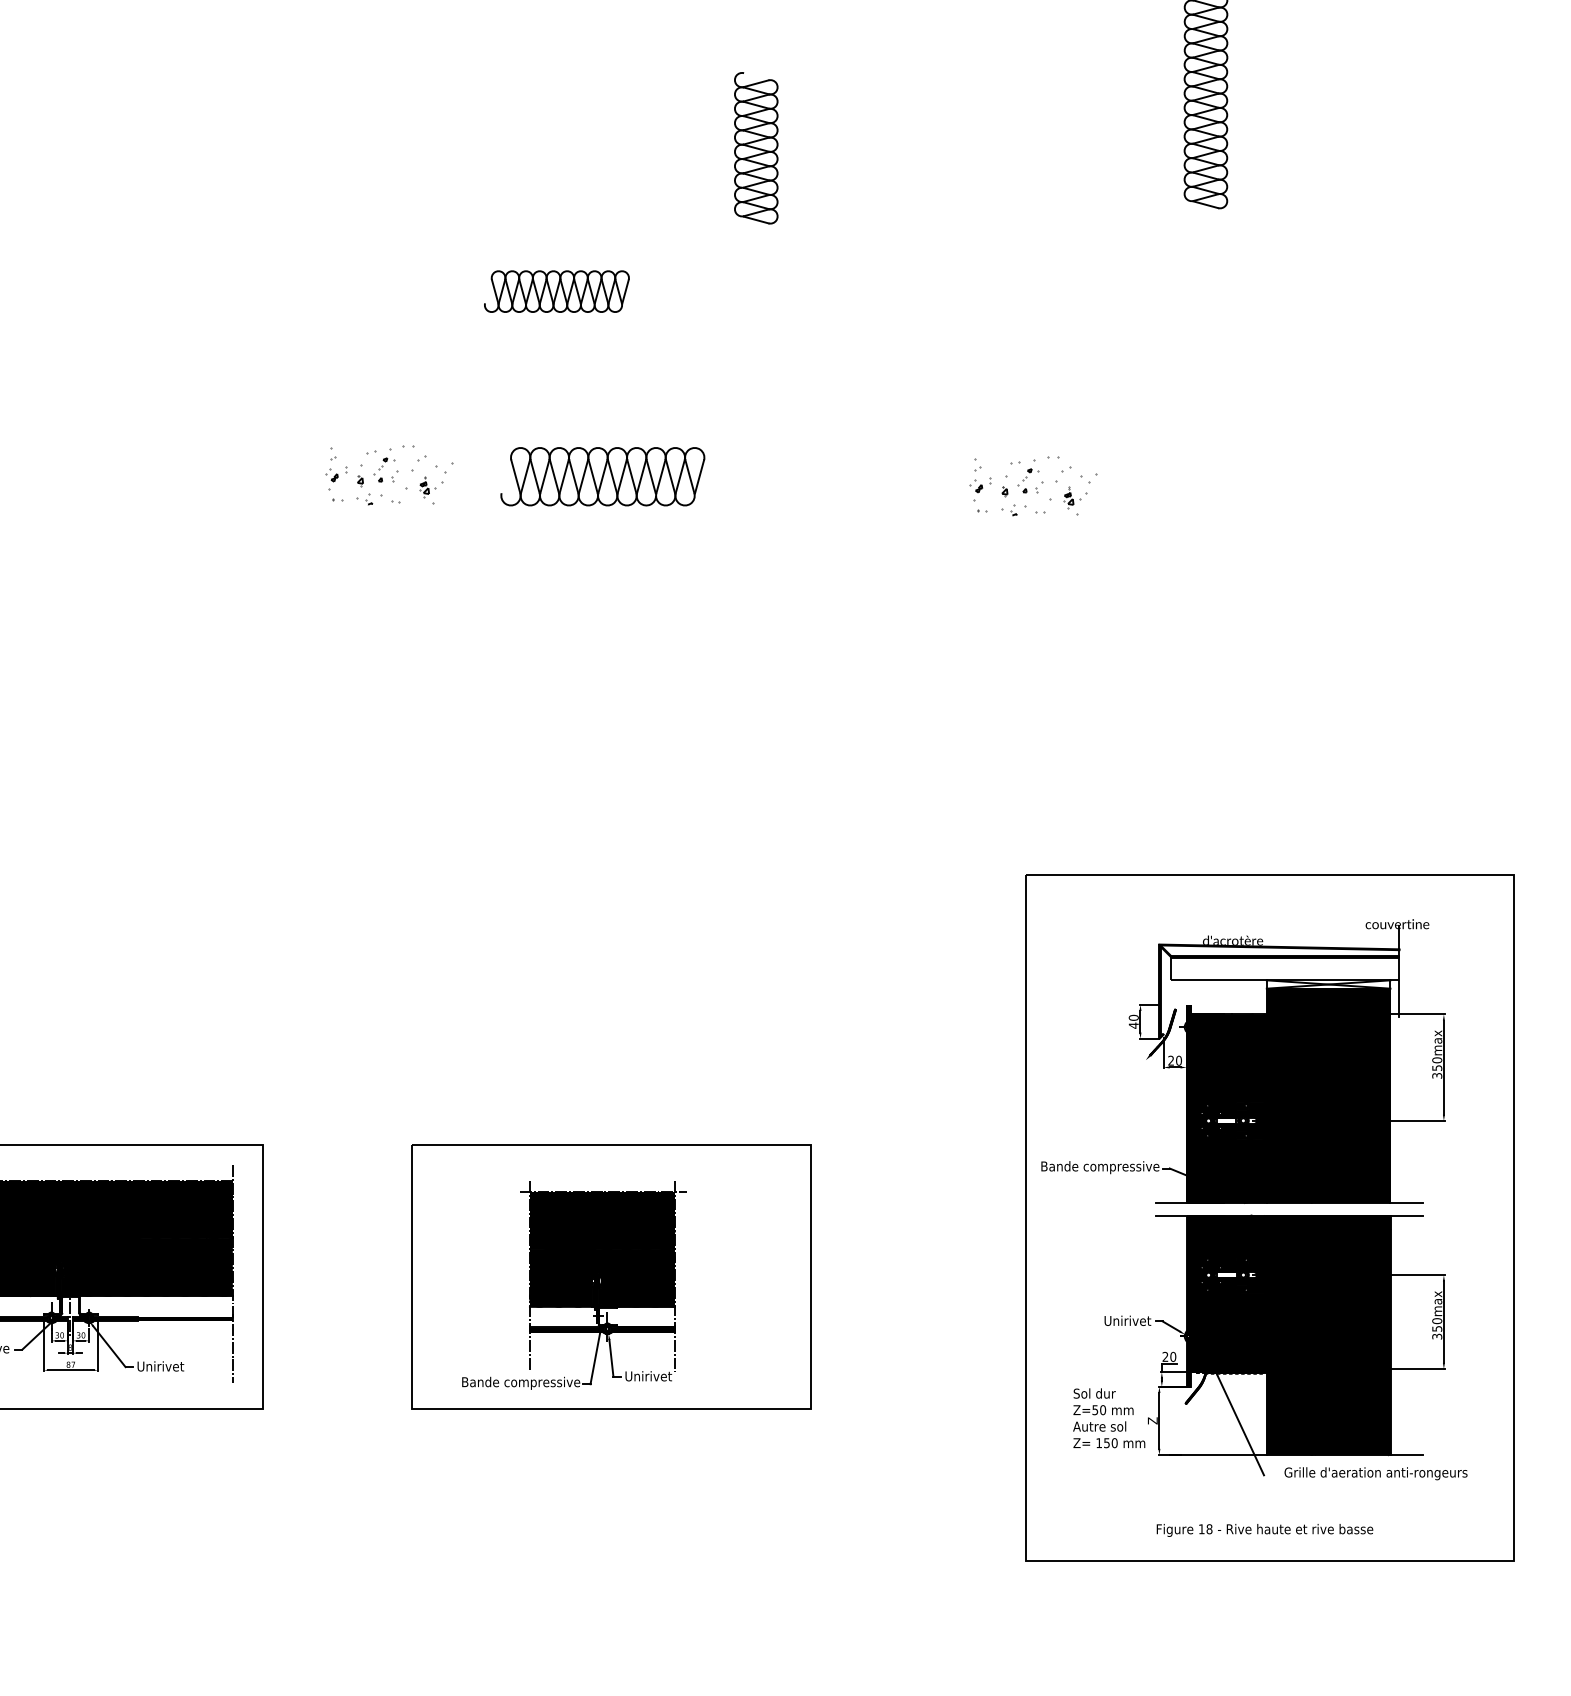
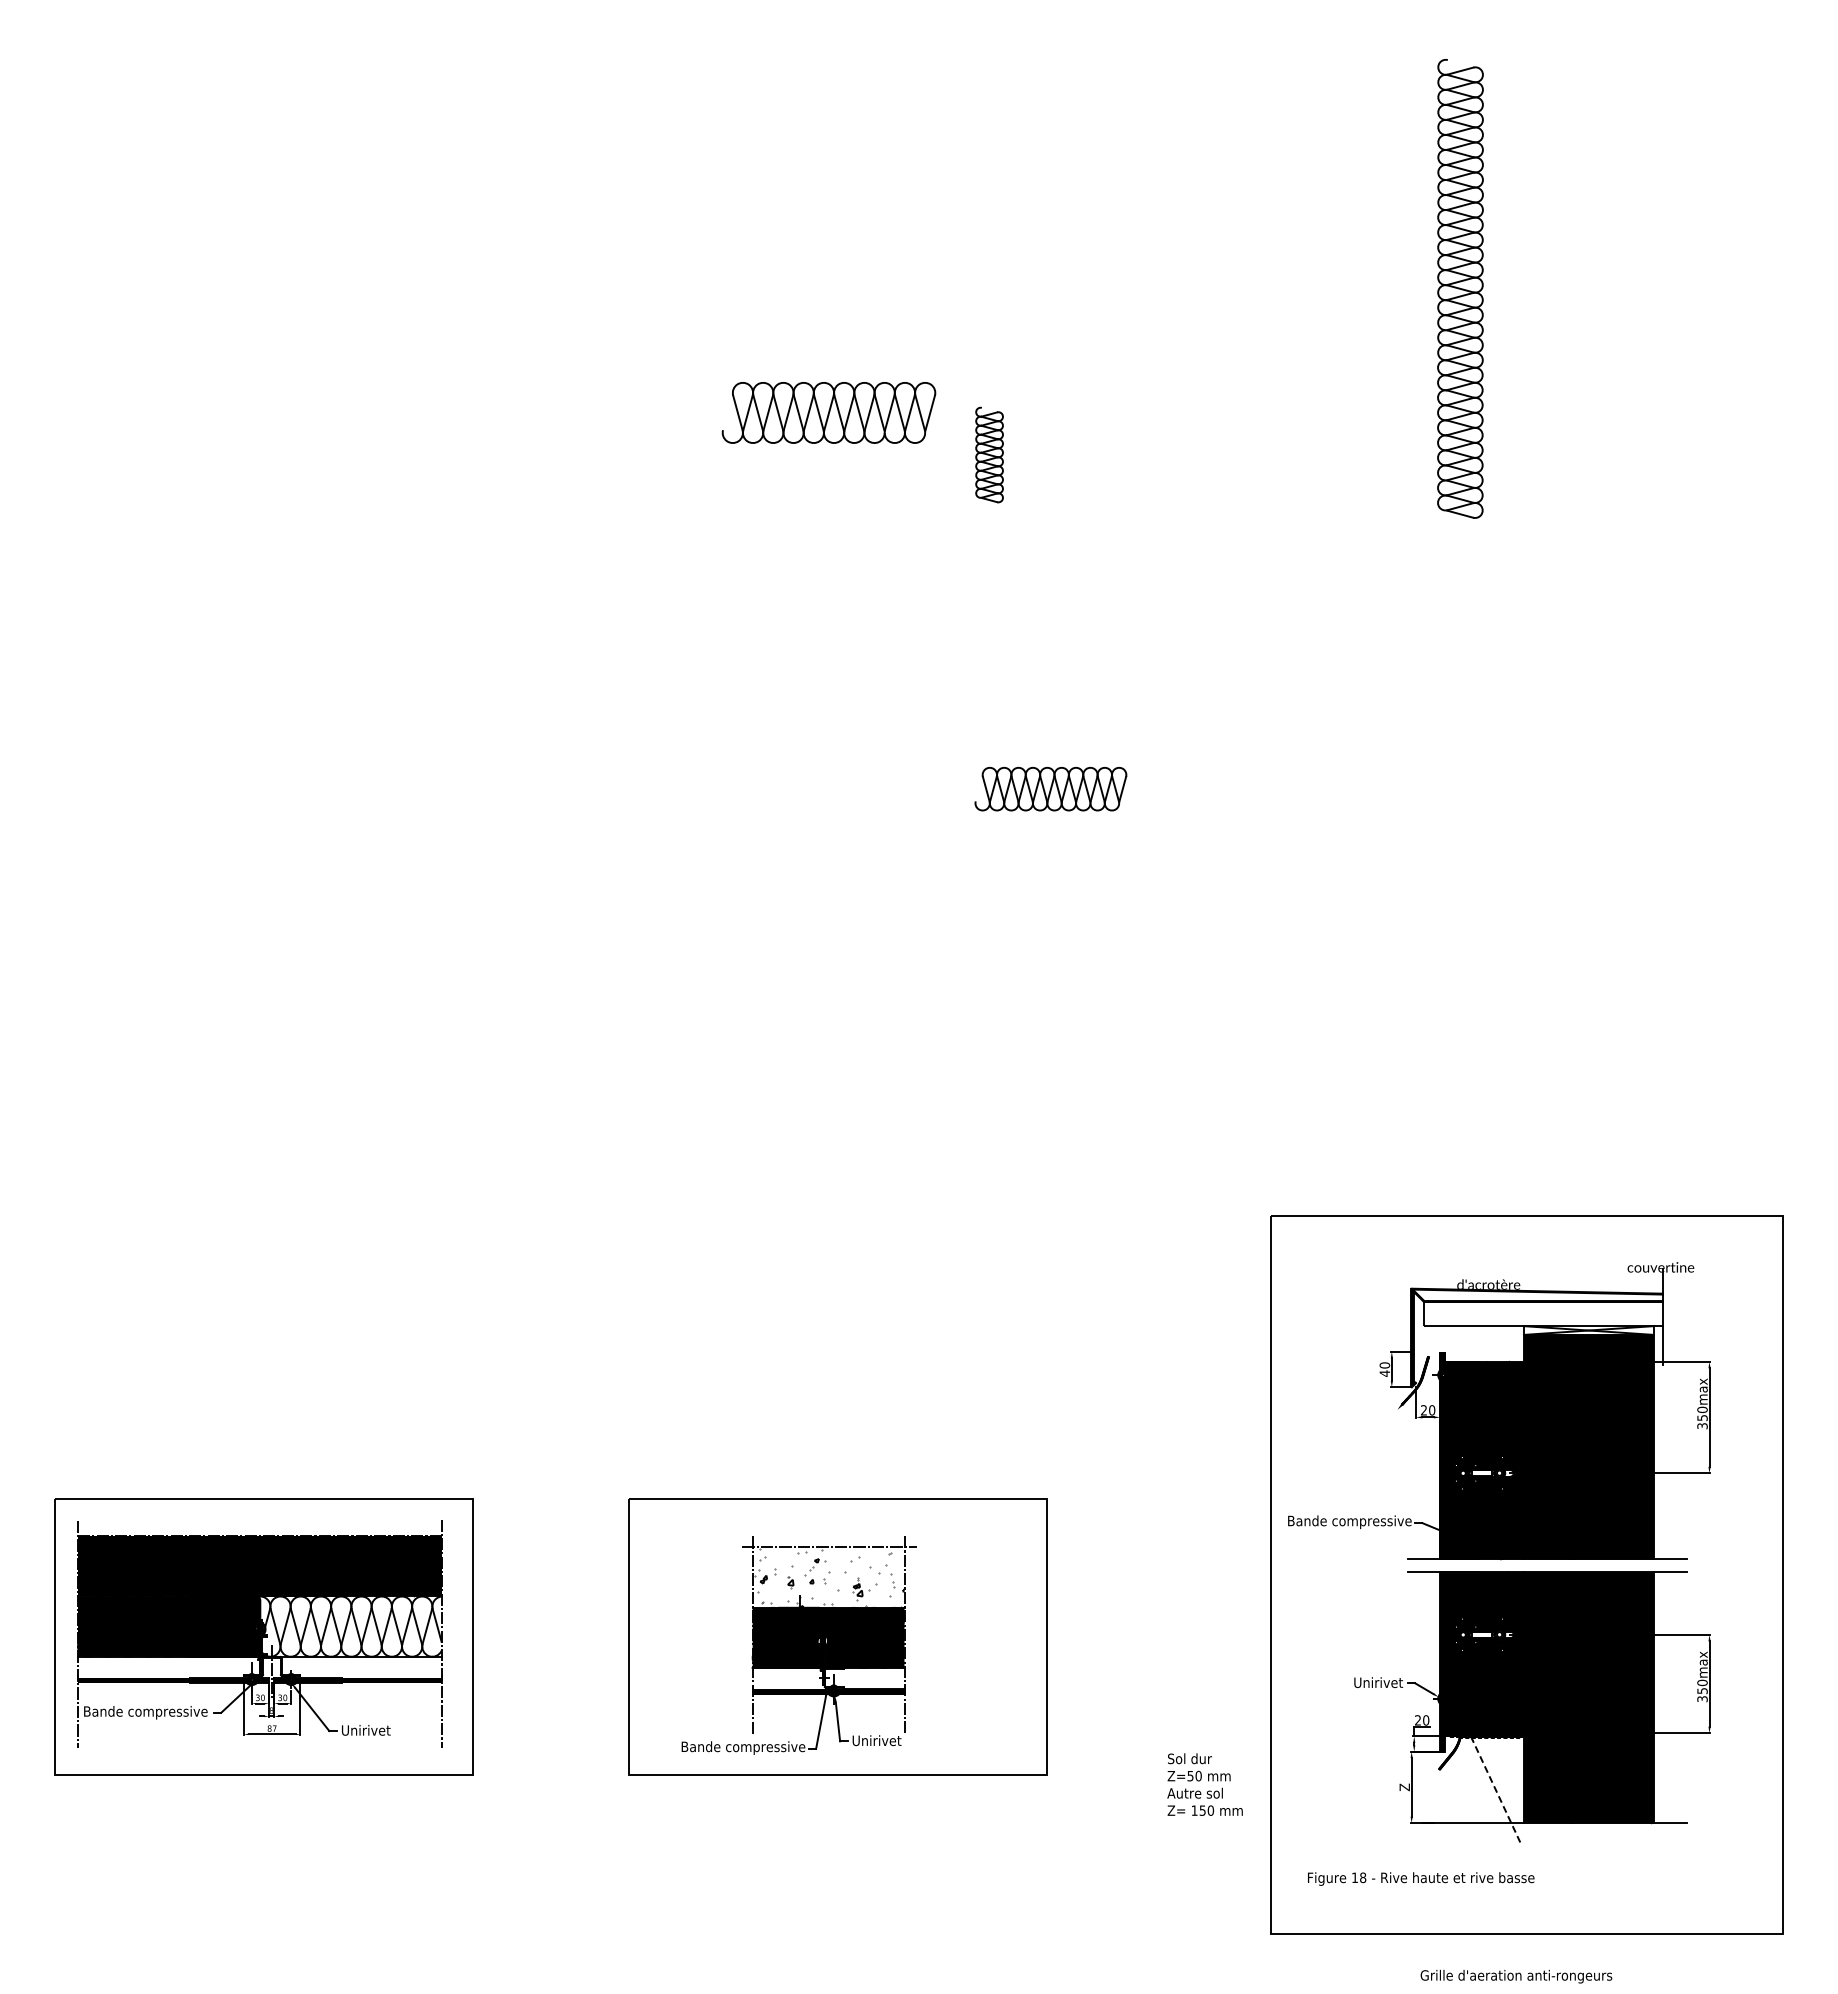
part: (756, 147) -> (989, 454), size x0.6
part: (556, 291) -> (1050, 789), moved
part: (389, 475) -> (605, 797), removed
part: (602, 476) -> (828, 412), moved
hatch: (1033, 485) -> (1279, 808), removed
fill: (602, 1220) -> (828, 1577), removed
fill: (143, 1268) -> (348, 1627), removed
text: (1108, 1418) -> (1204, 1784), moved
line: (1240, 1423) -> (1496, 1790), solid -> dashed
text: (1376, 1473) -> (1516, 1976), moved
text: (1265, 1529) -> (1421, 1878), moved

